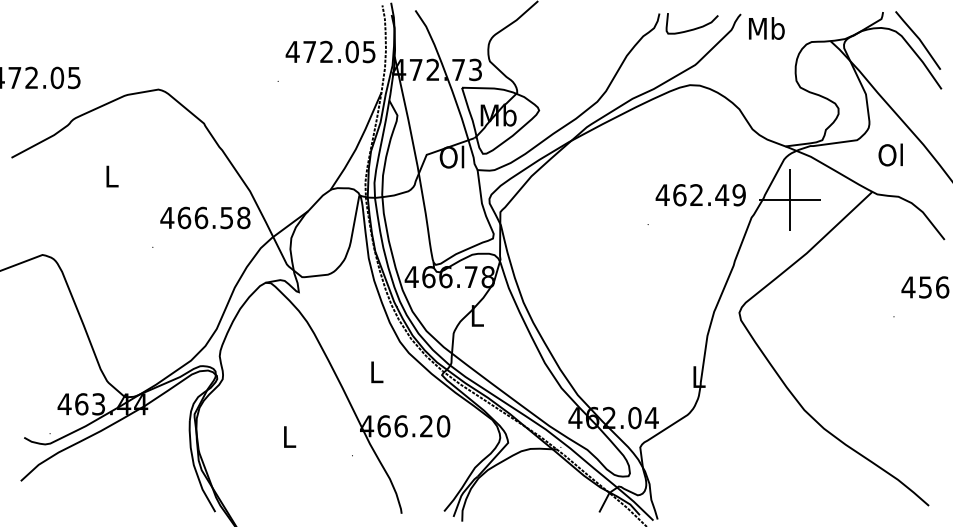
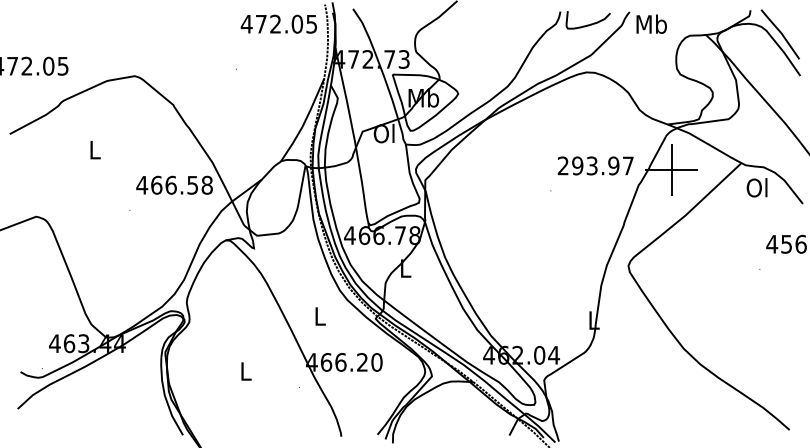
text: (330, 51) -> (278, 23), moved
text: (890, 154) -> (756, 187), moved
text: (700, 194) -> (595, 165), 462.49 -> 293.97

